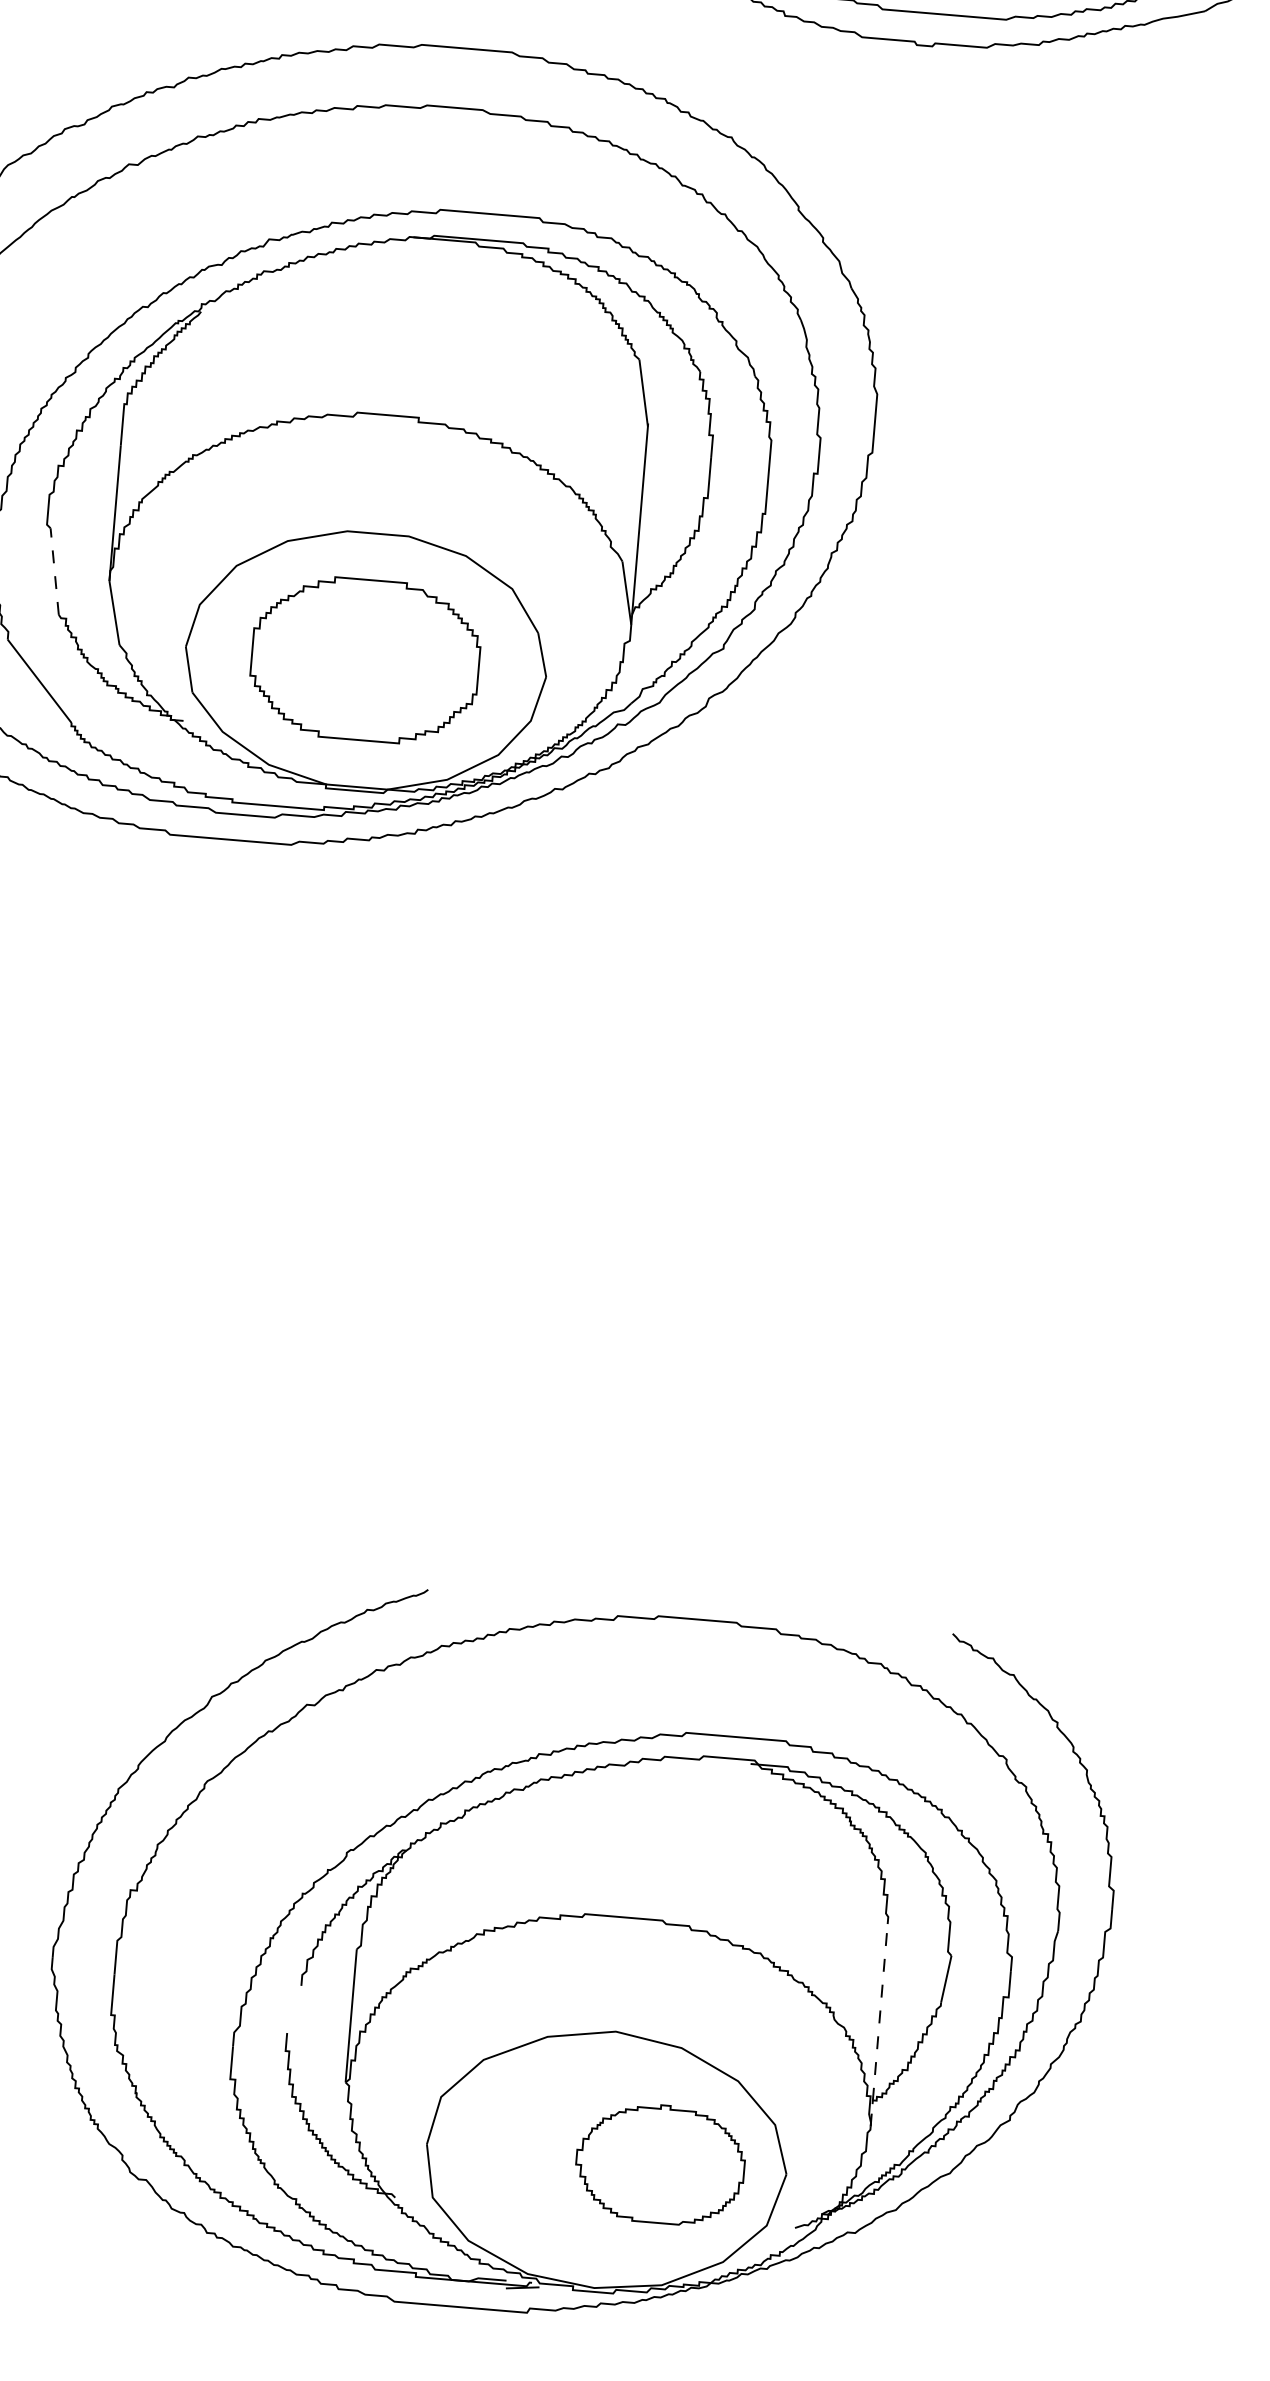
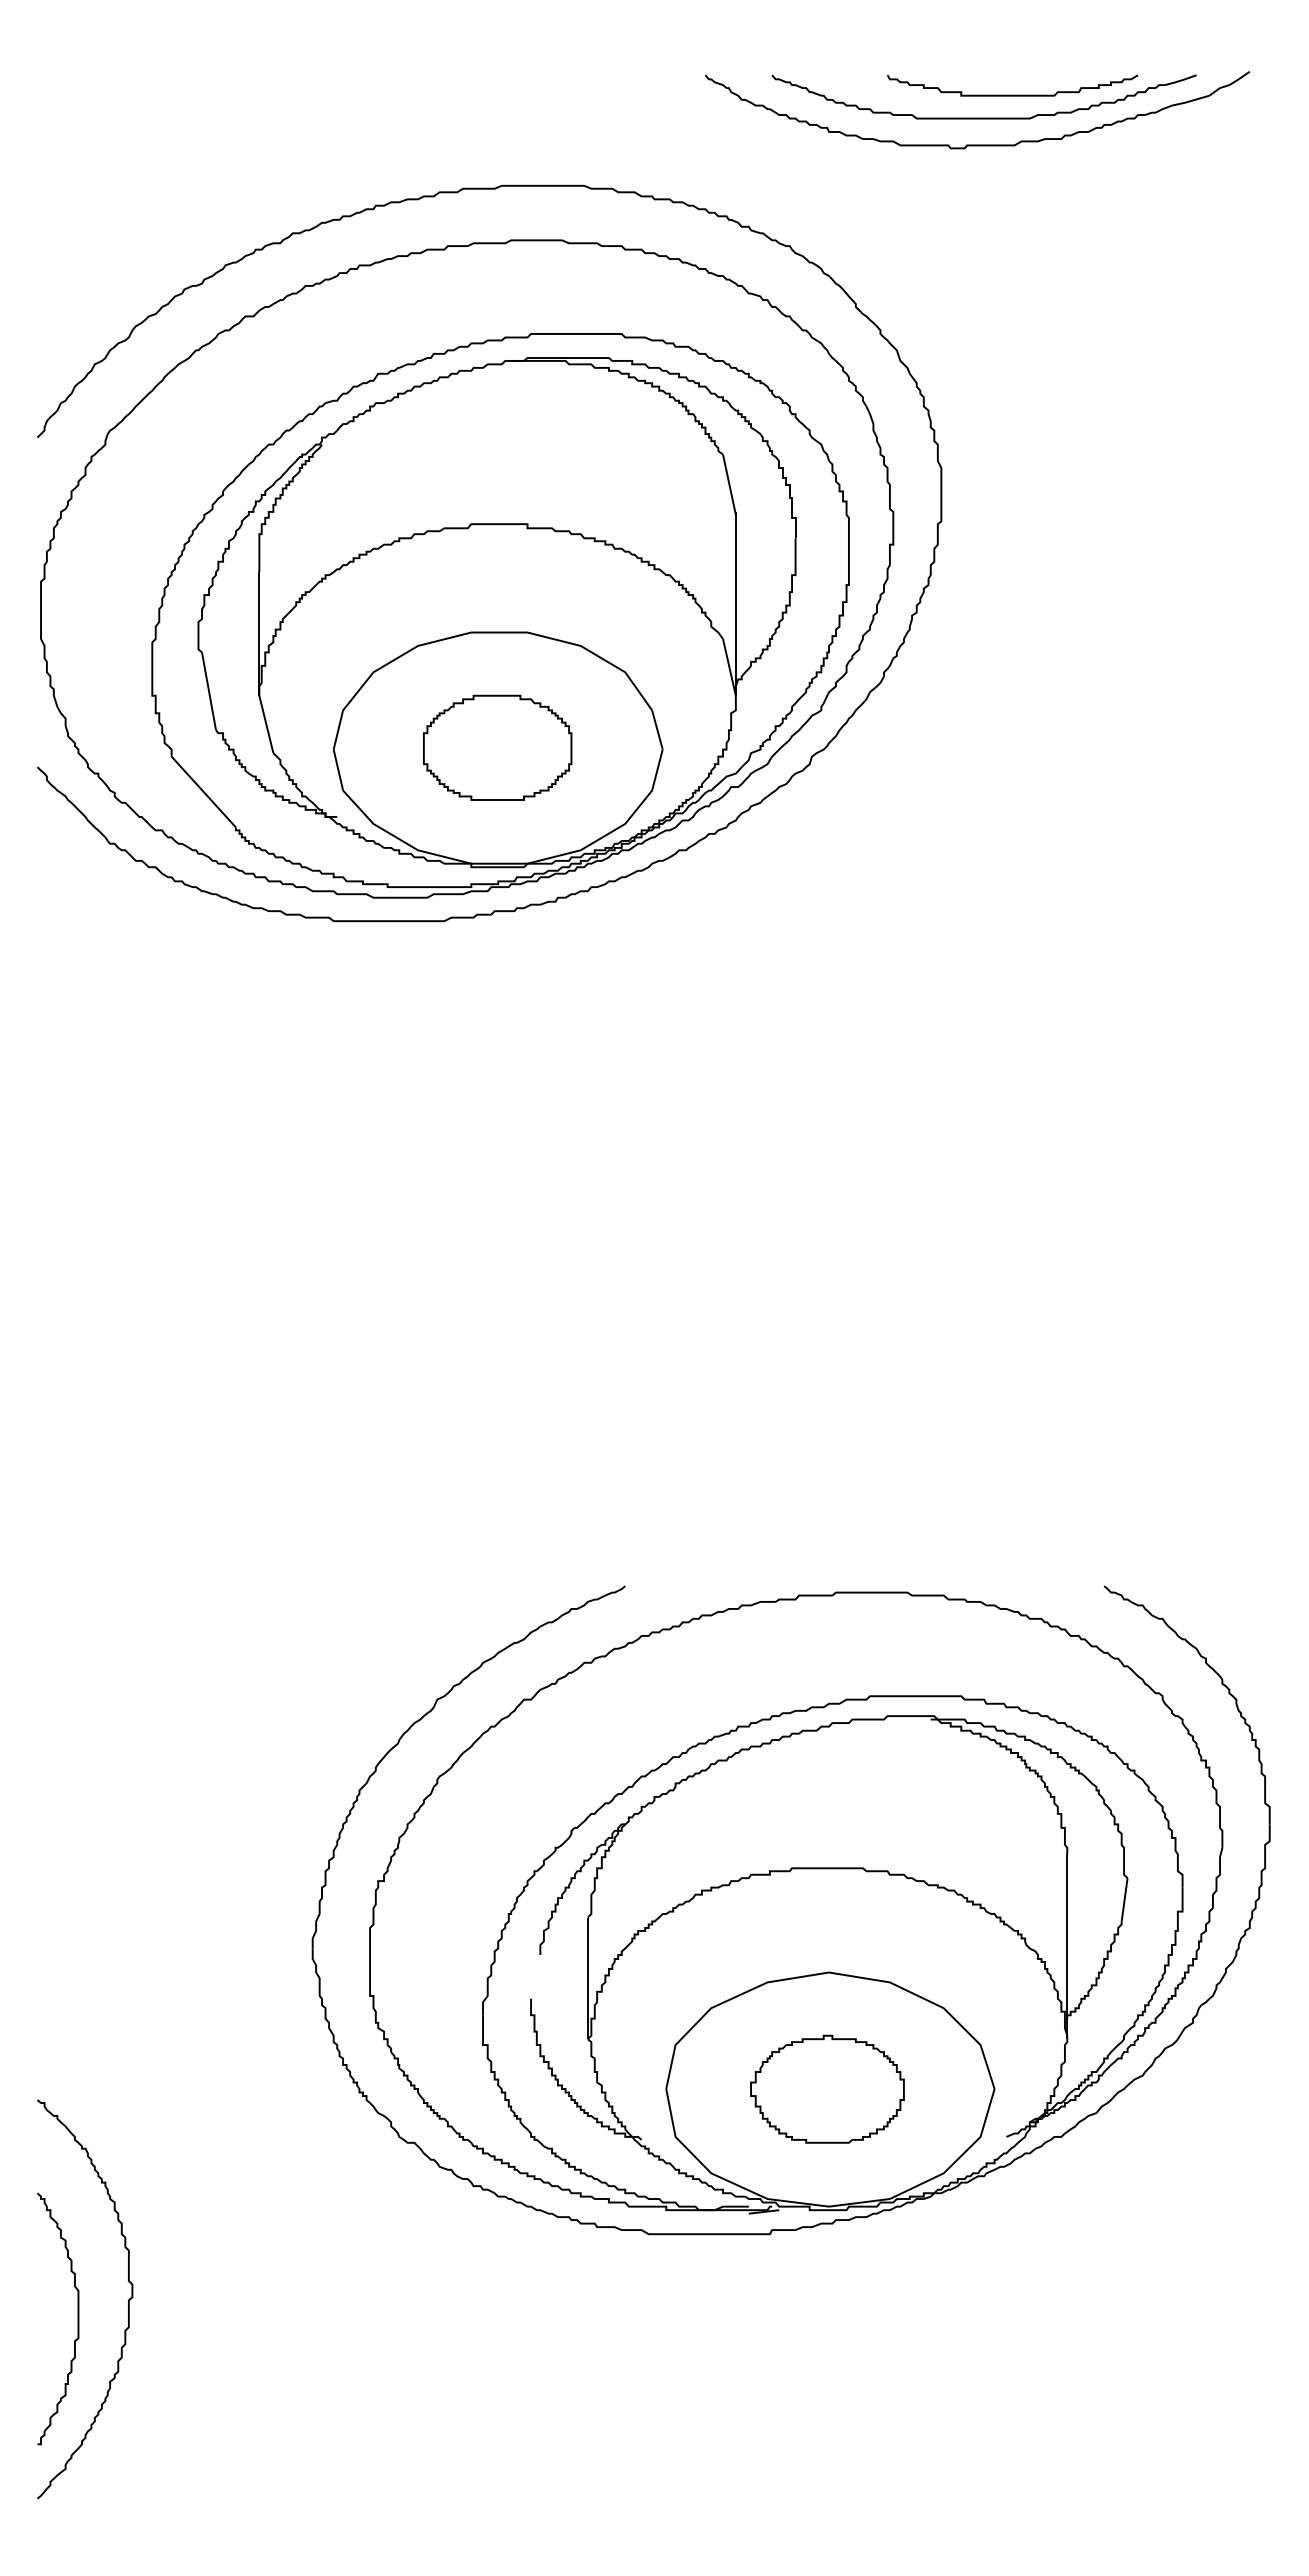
line: (55, 571) -> (209, 691), dashed -> solid
part: (365, 659) -> (497, 747), size x0.71
line: (879, 2025) -> (1067, 1946), dashed -> solid
part: (660, 2163) -> (827, 2088), moved

